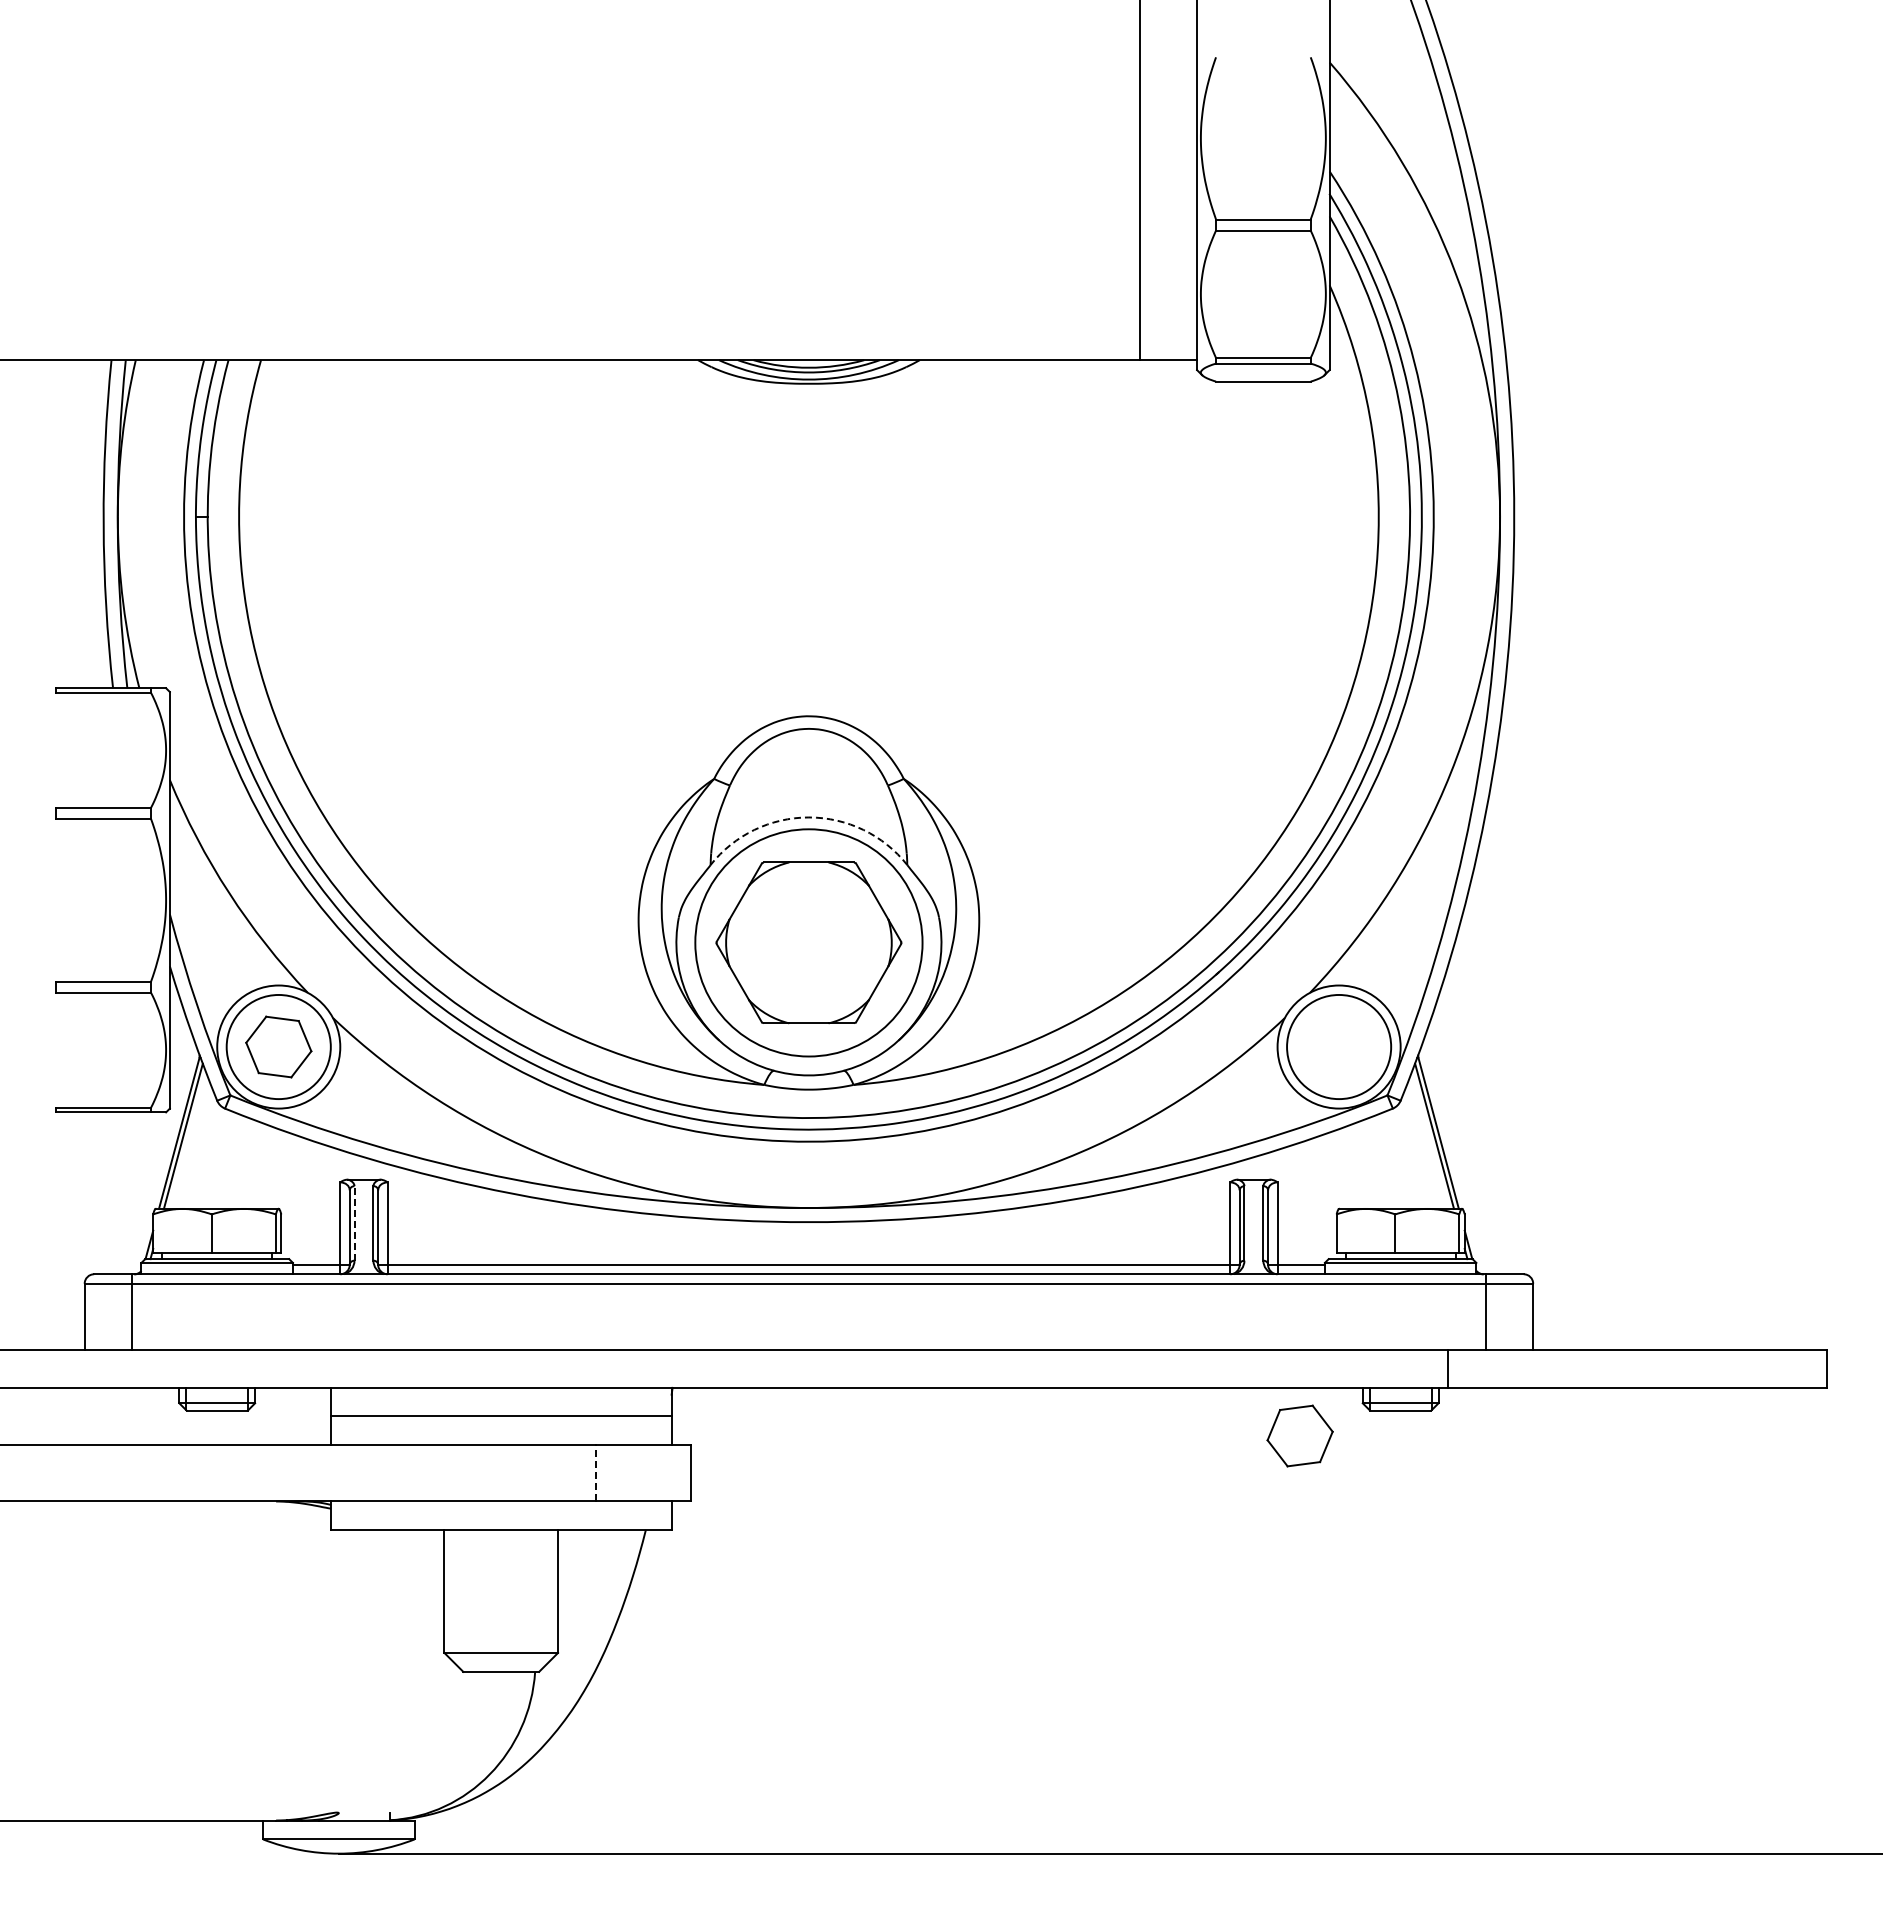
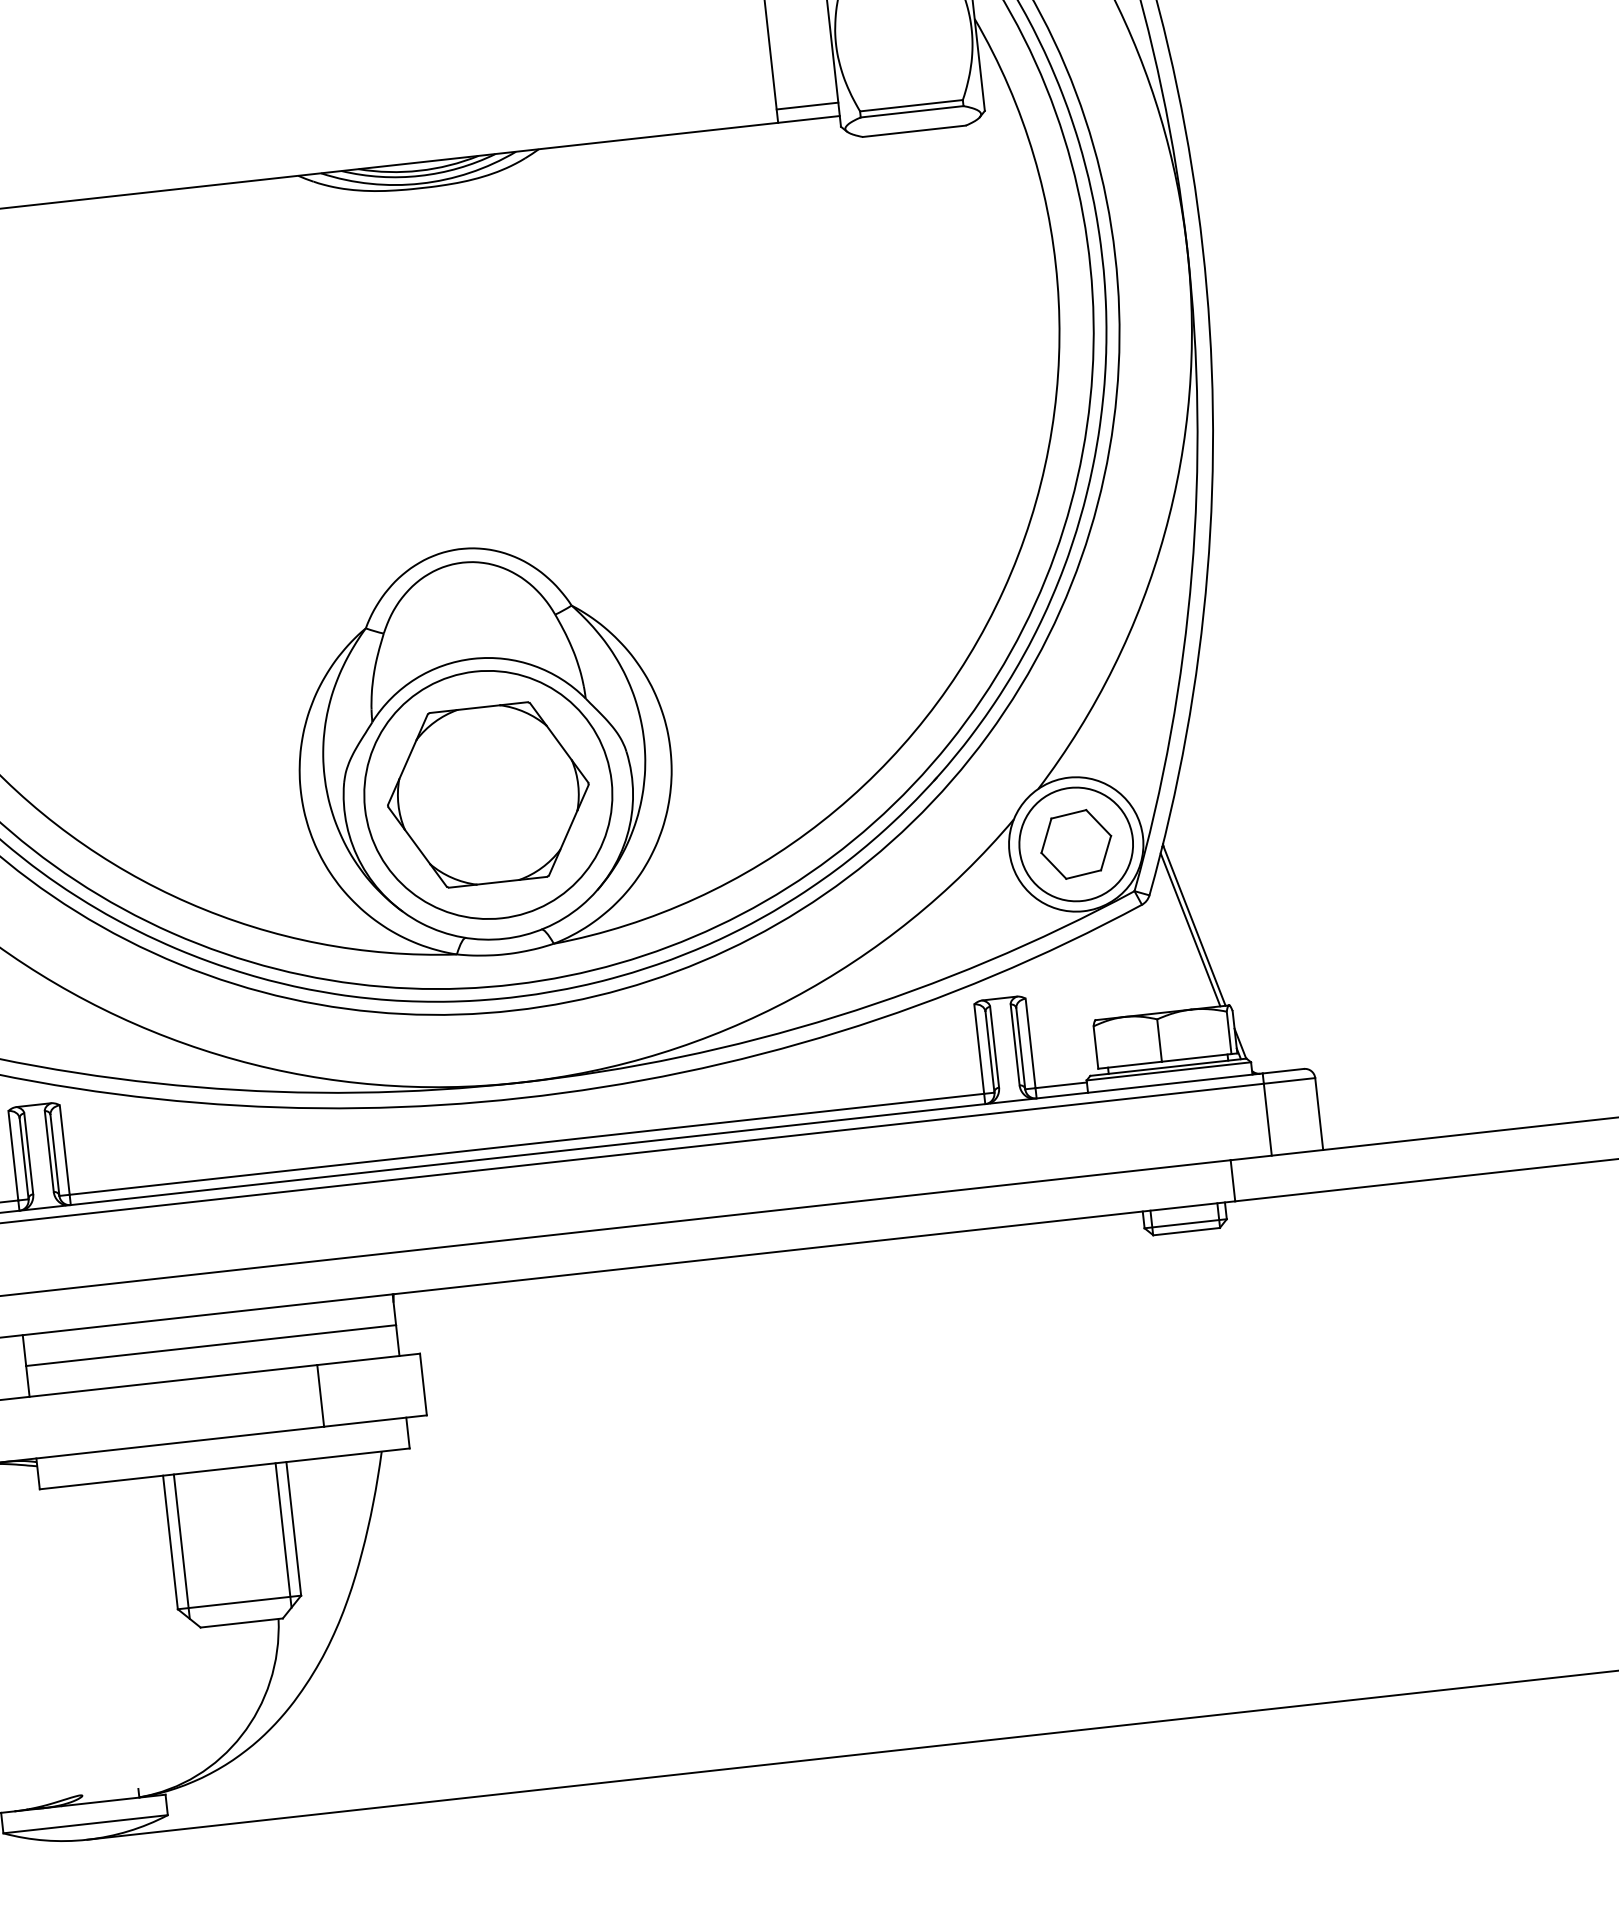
line: (1168, 347) -> (807, 105), added
arc: (808, 817) -> (472, 658), dashed -> solid
line: (354, 1222) -> (28, 1152), dashed -> solid
part: (1299, 1435) -> (1075, 843), moved
line: (595, 1472) -> (320, 1395), dashed -> solid
line: (454, 1595) -> (181, 1545), added
line: (548, 1595) -> (283, 1534), added

